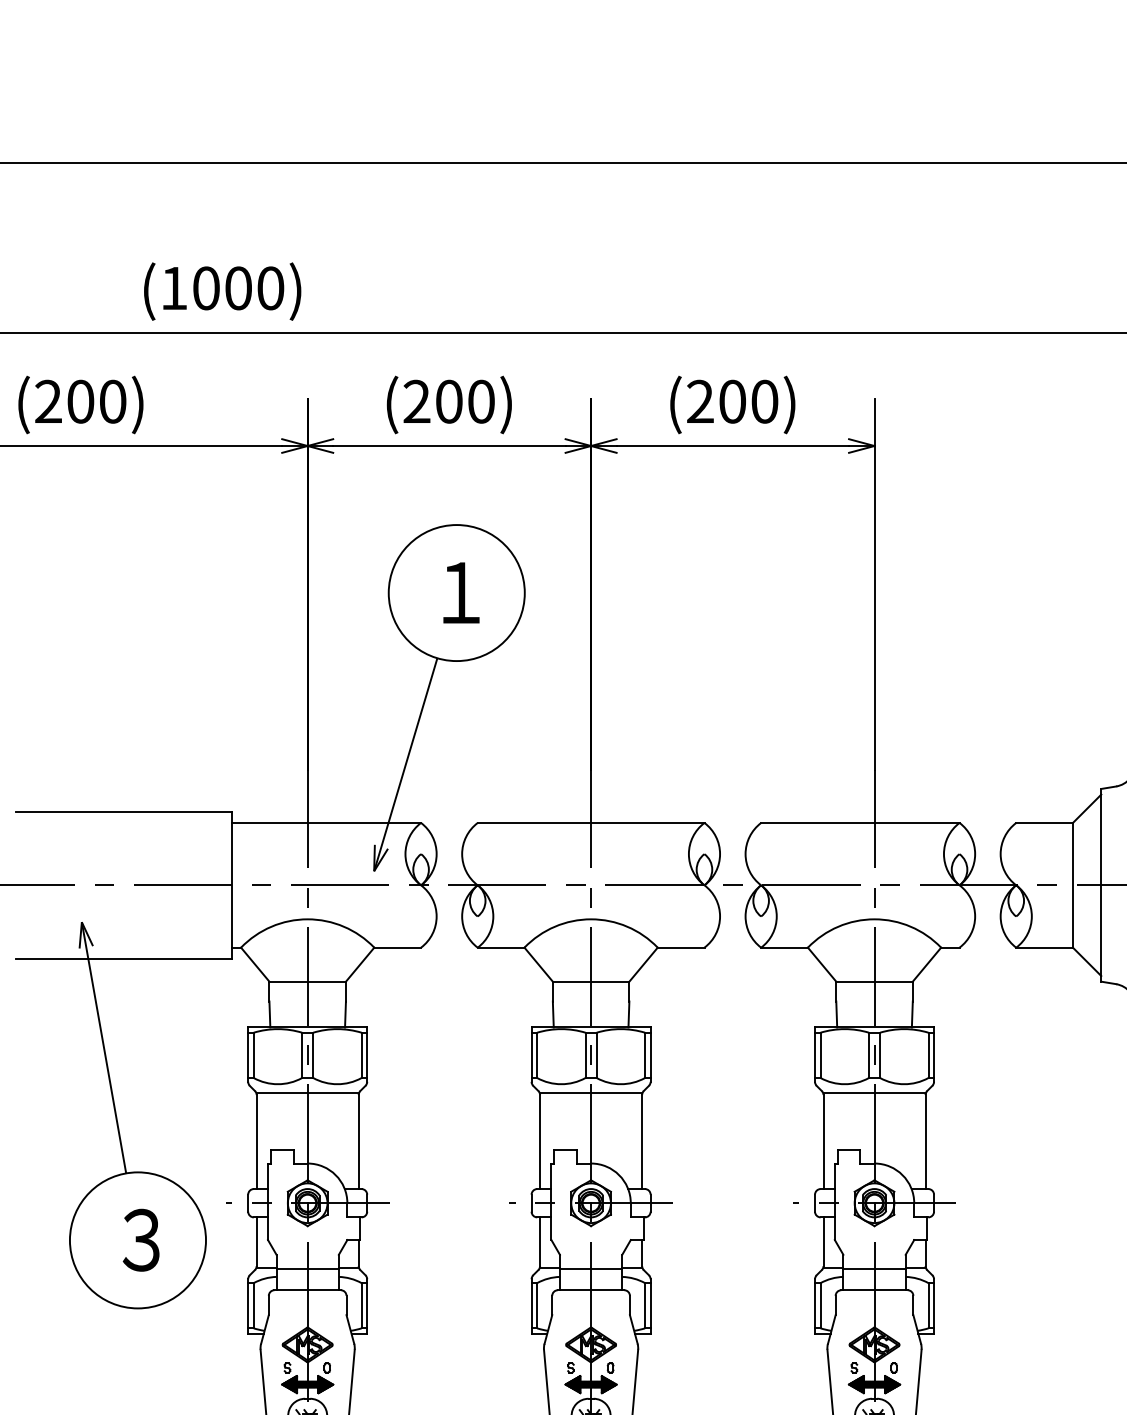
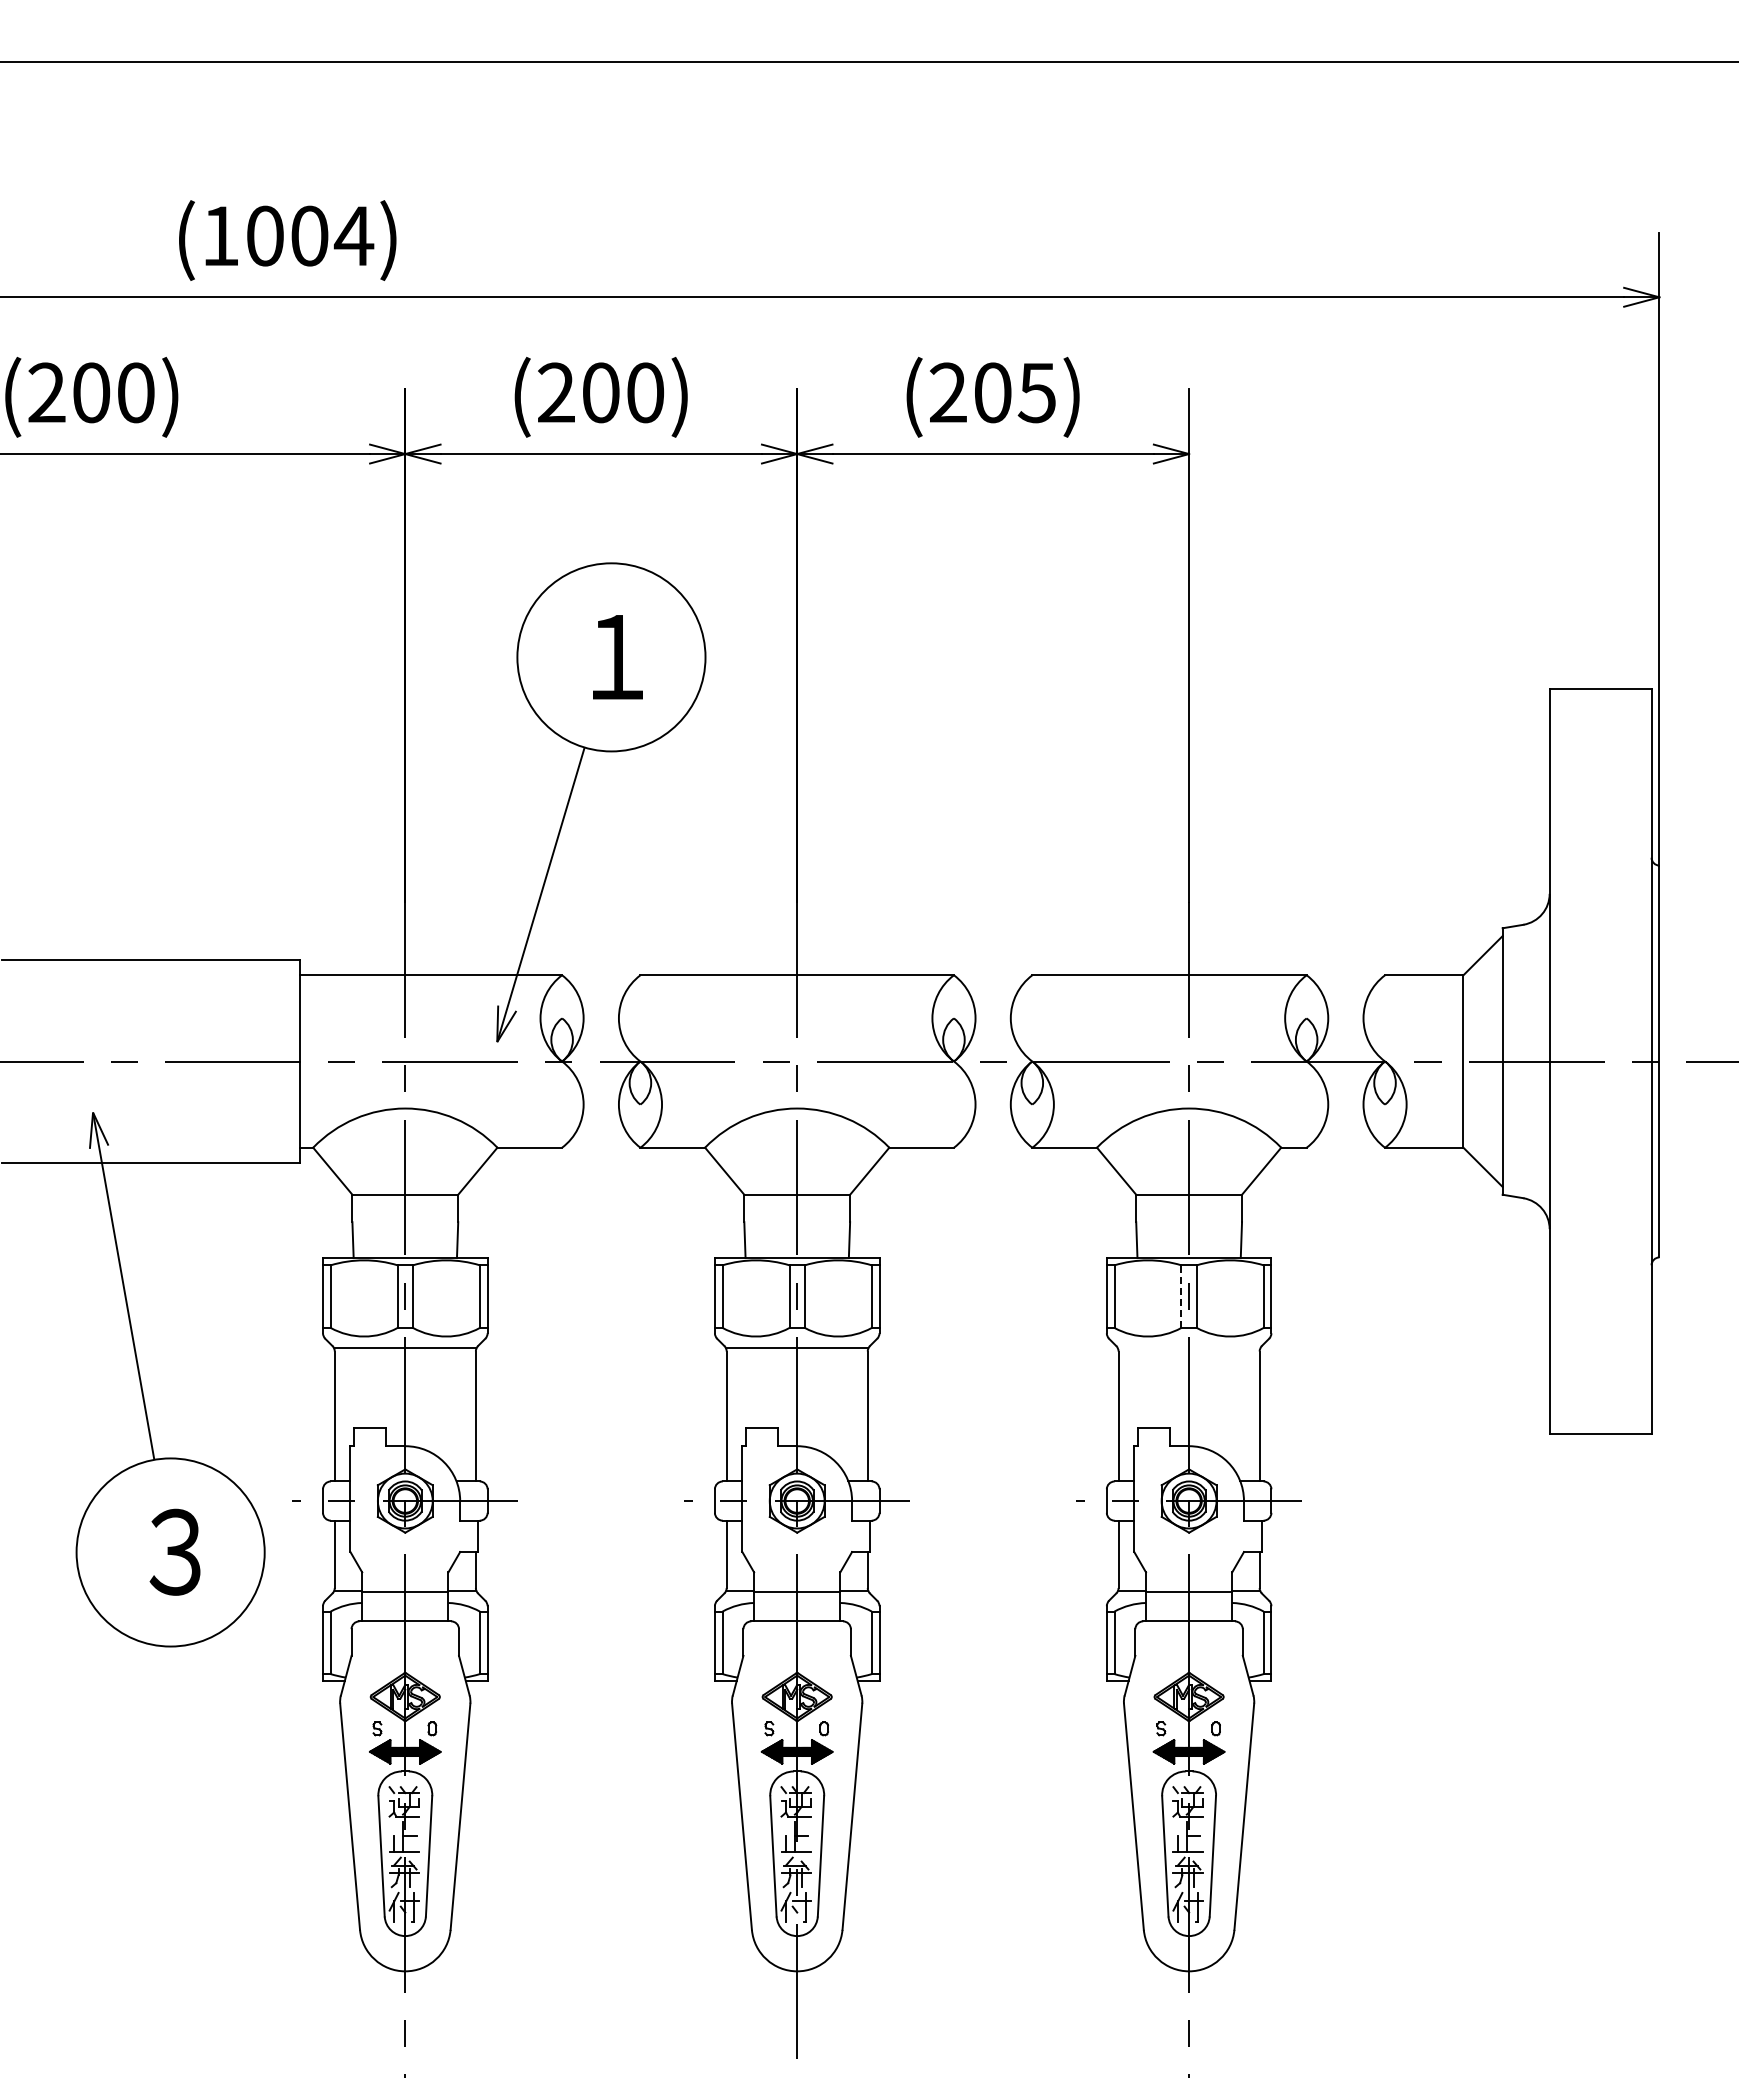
text: (270, 287) -> (353, 235), (1000) -> (1004)
text: (764, 401) -> (1036, 392), (200) -> (205)
line: (869, 1055) -> (1181, 1296), solid -> dashed
line: (874, 1092) -> (1188, 1348), removed

